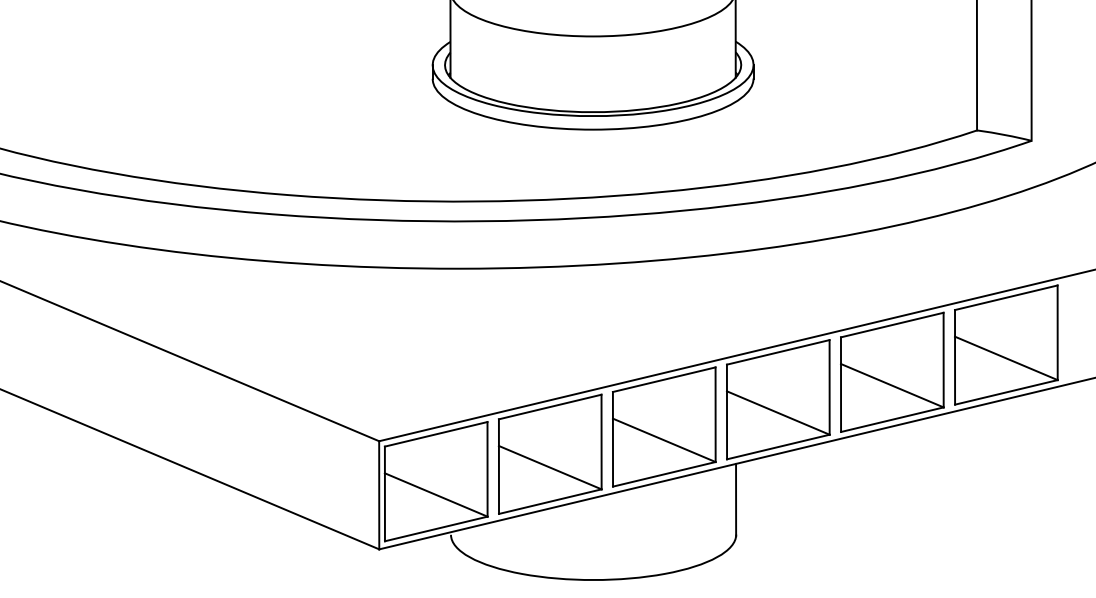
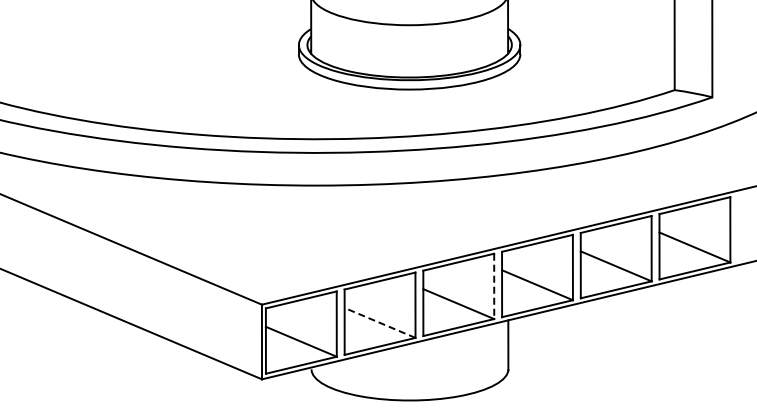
line: (716, 414) -> (494, 286), solid -> dashed
line: (549, 467) -> (379, 322), solid -> dashed

